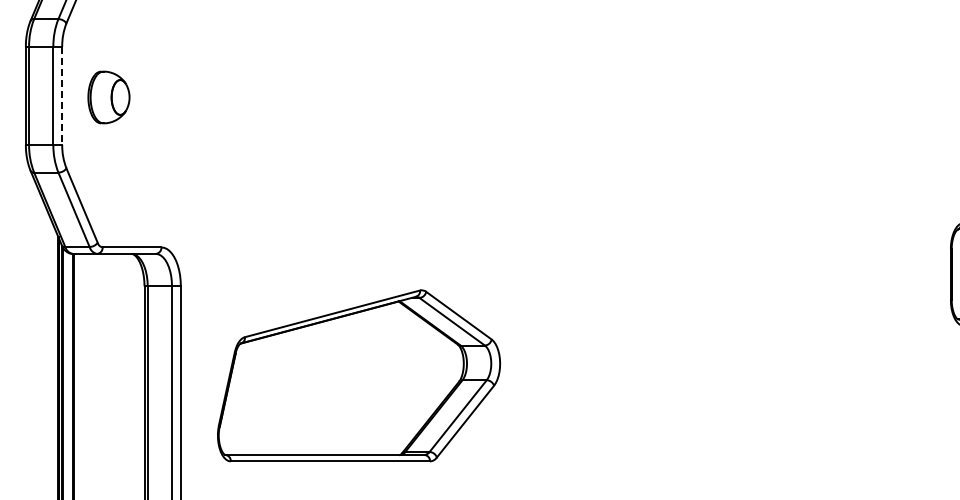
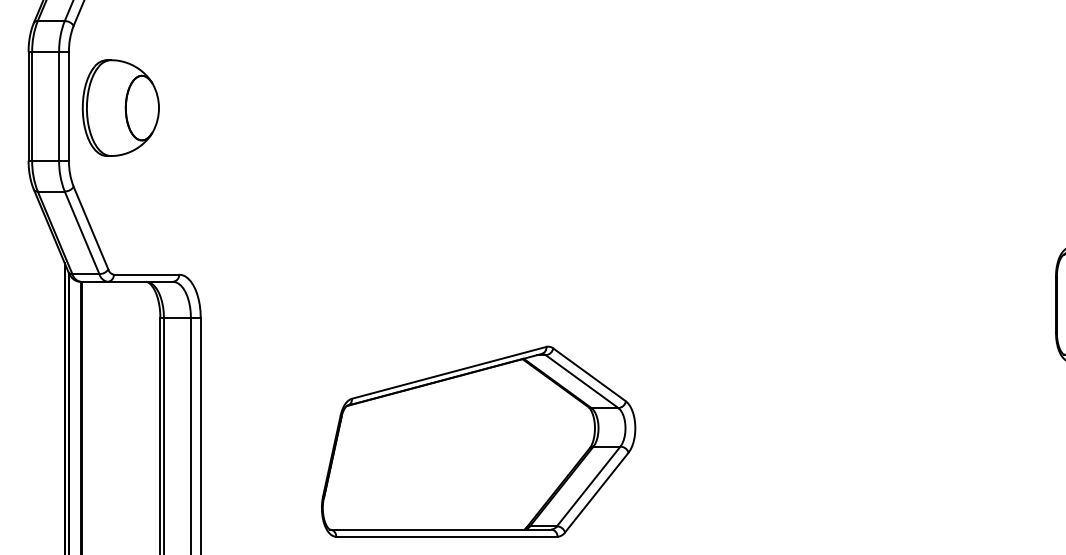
line: (62, 96) -> (69, 107), dashed -> solid
part: (108, 97) -> (120, 108), size x1.67
part: (359, 375) -> (479, 441), moved

